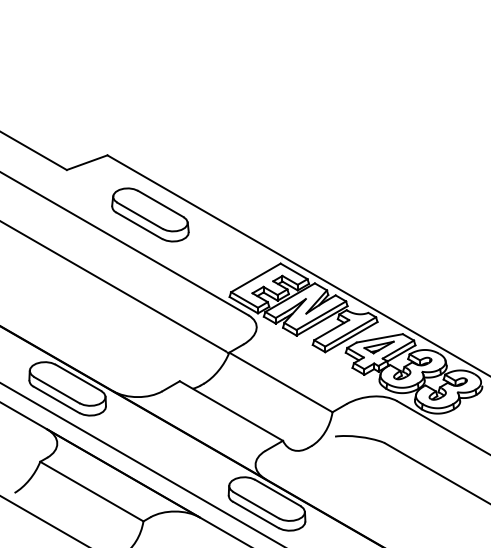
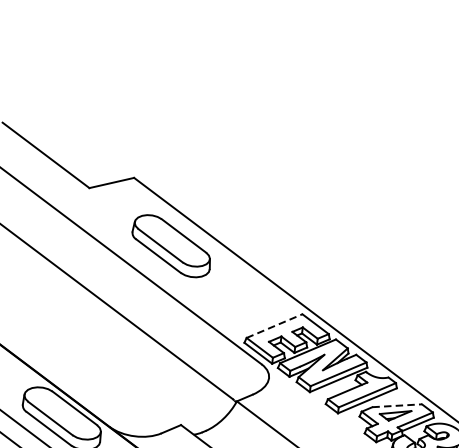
line: (255, 277) -> (274, 325), solid -> dashed
line: (380, 338) -> (397, 406), solid -> dashed

